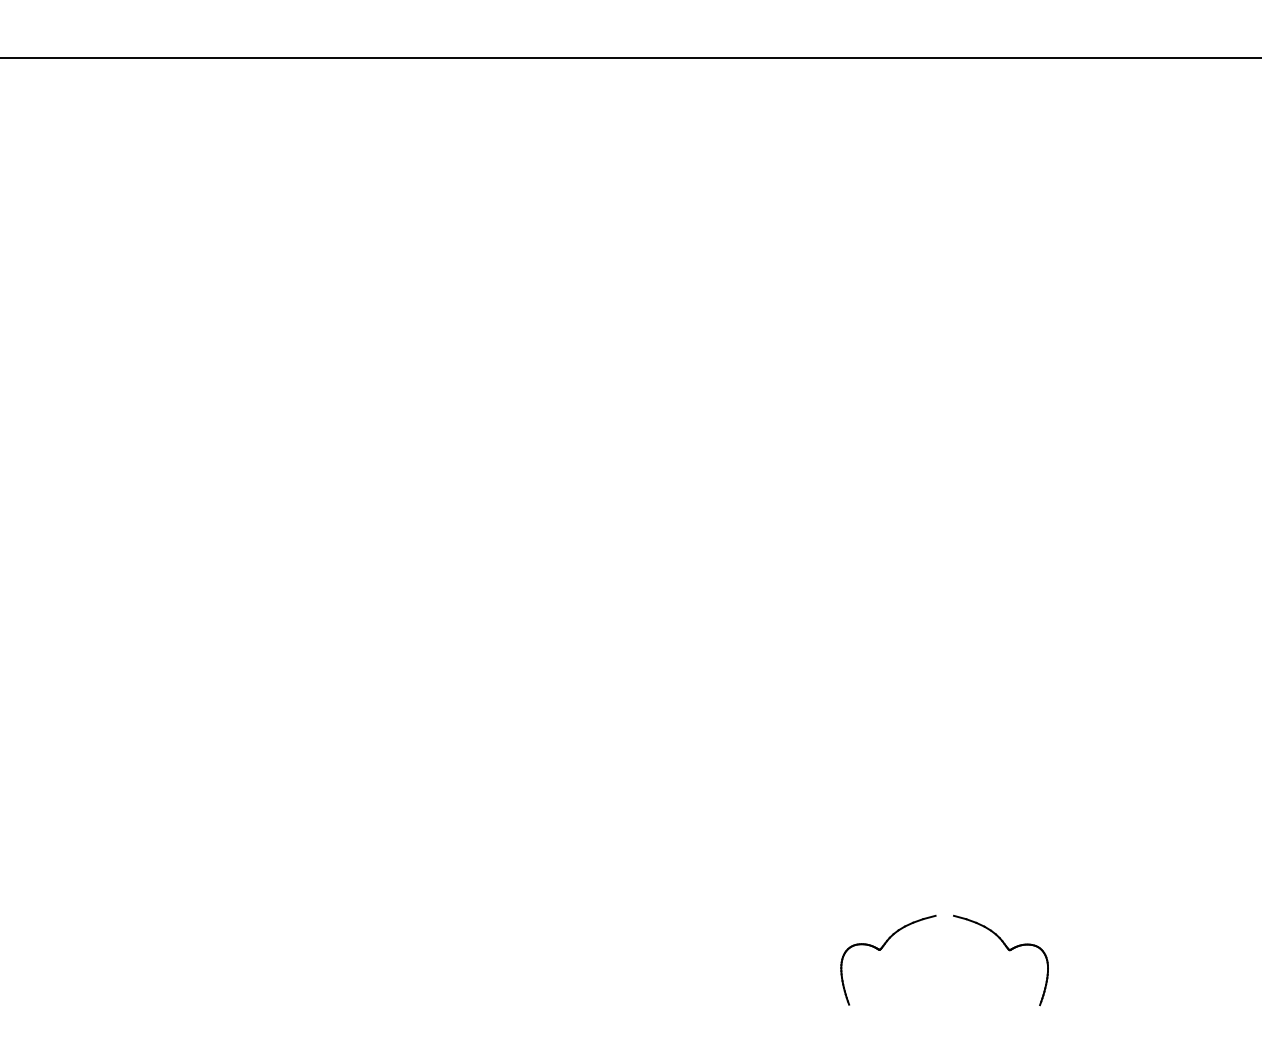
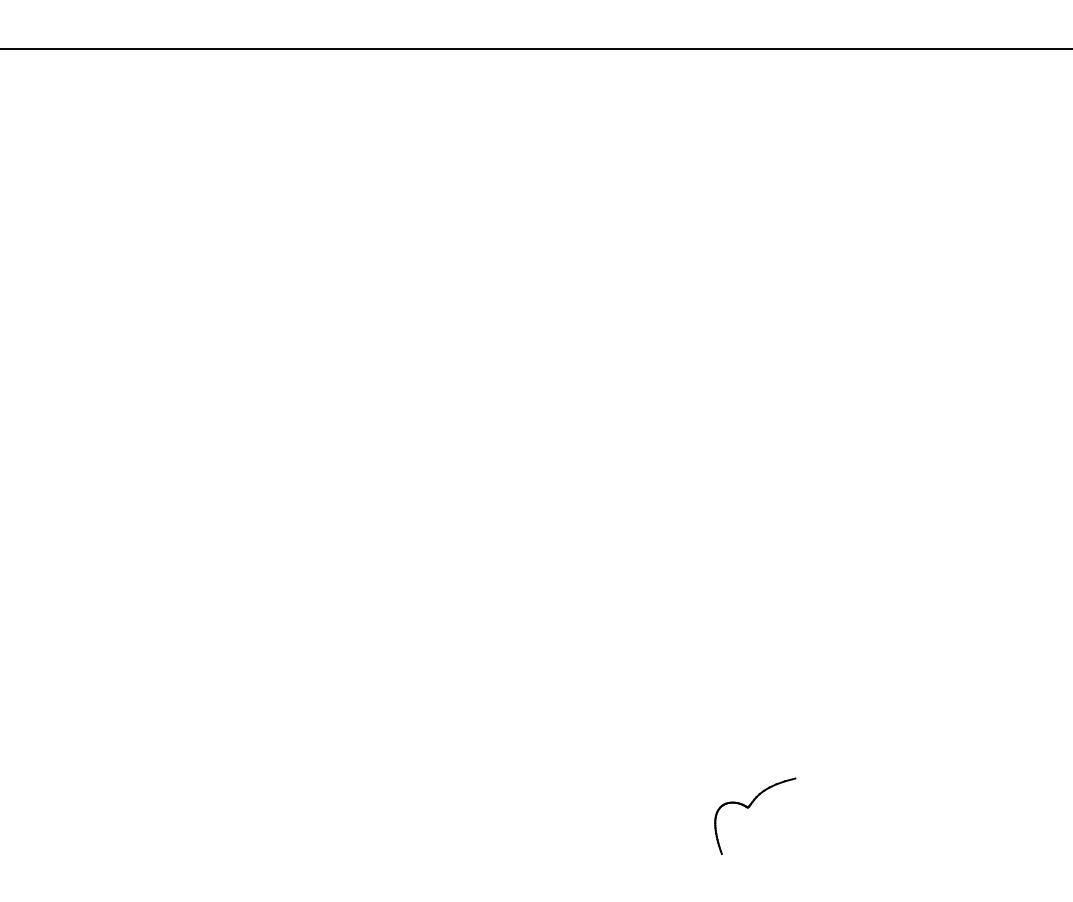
part: (1009, 951) -> (858, 808), removed

